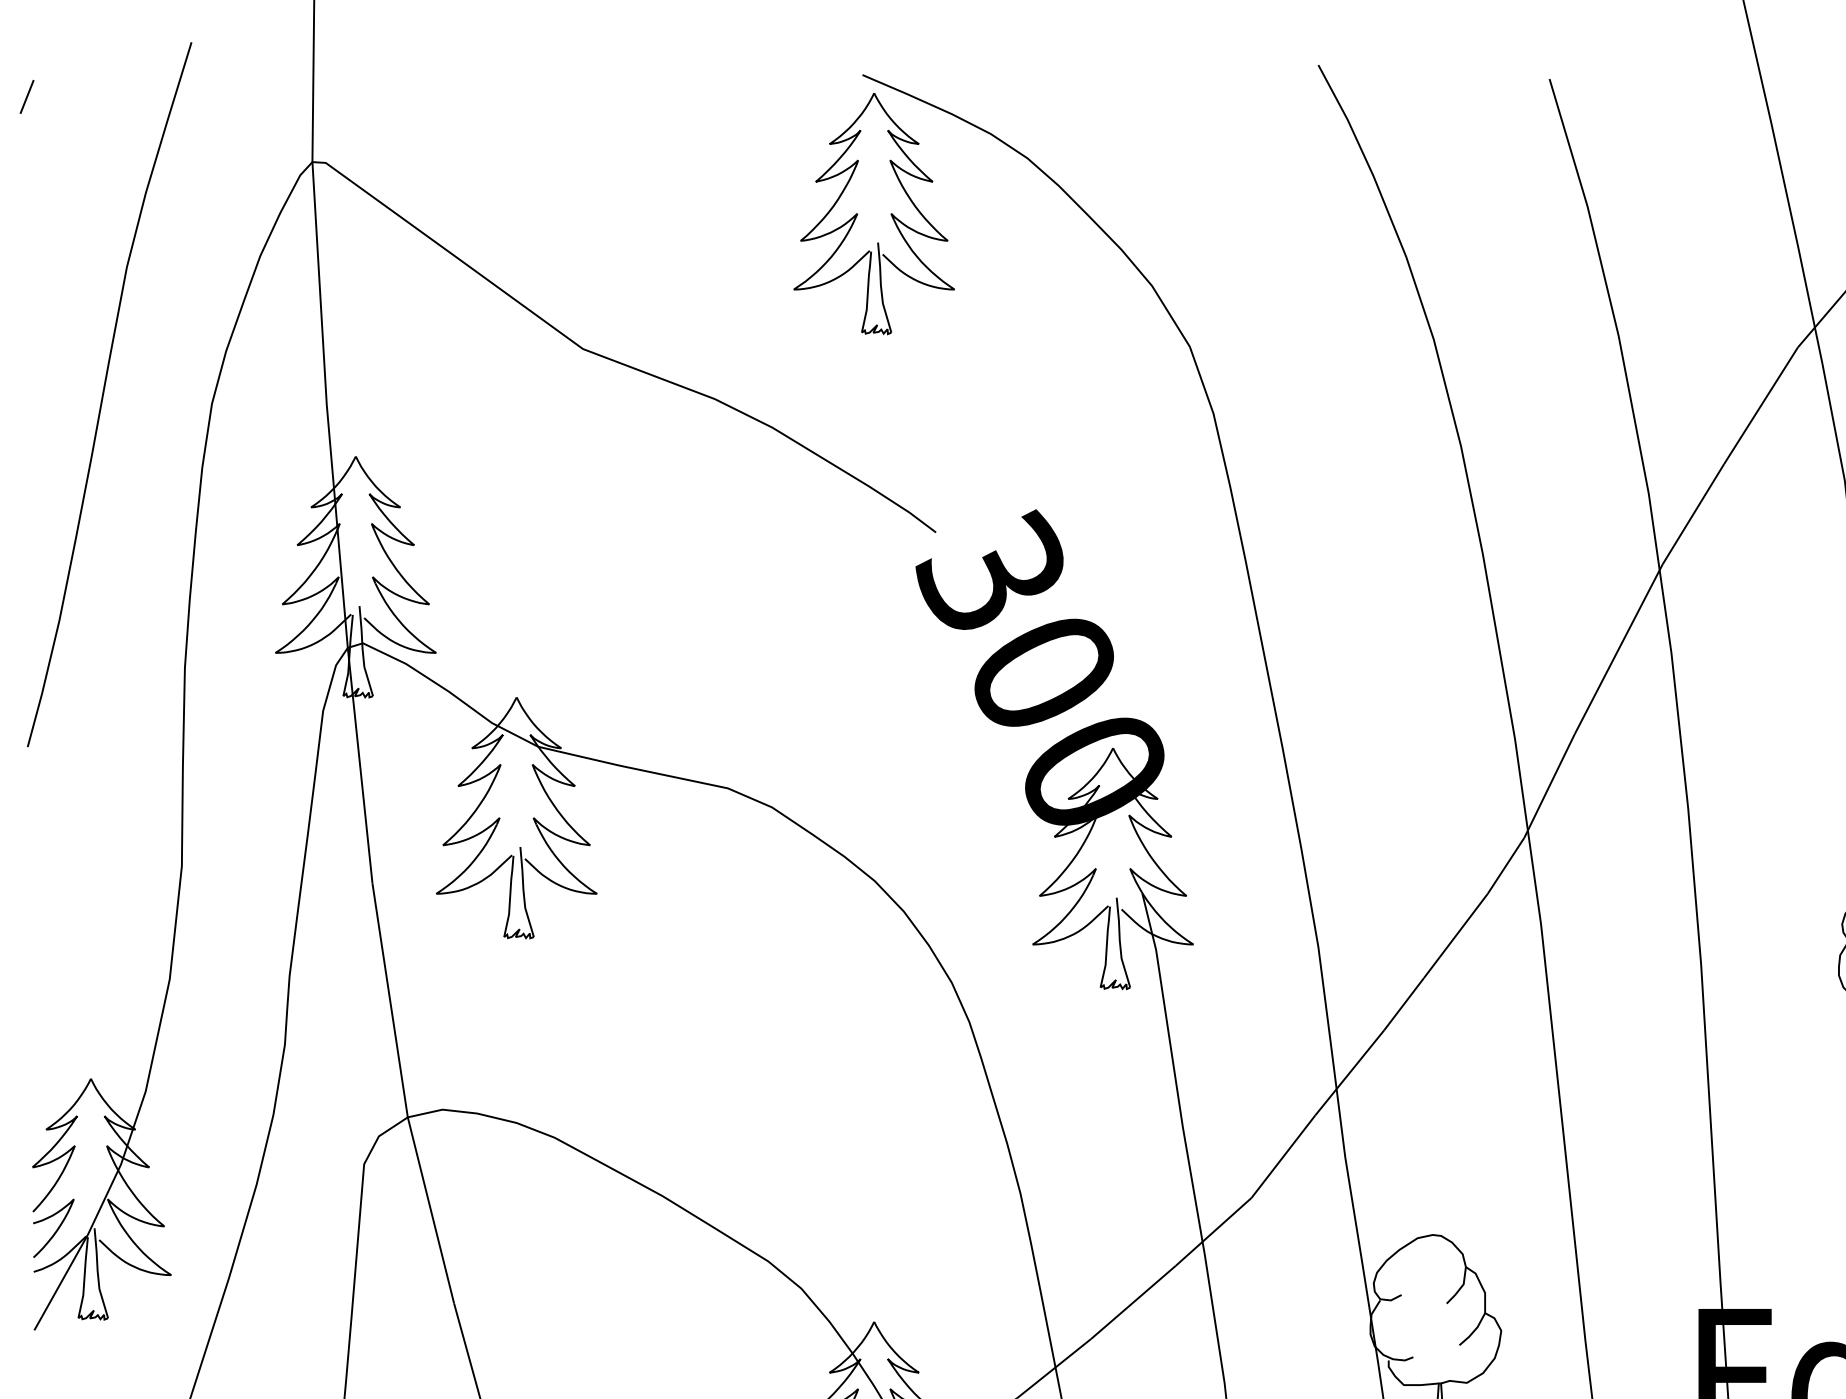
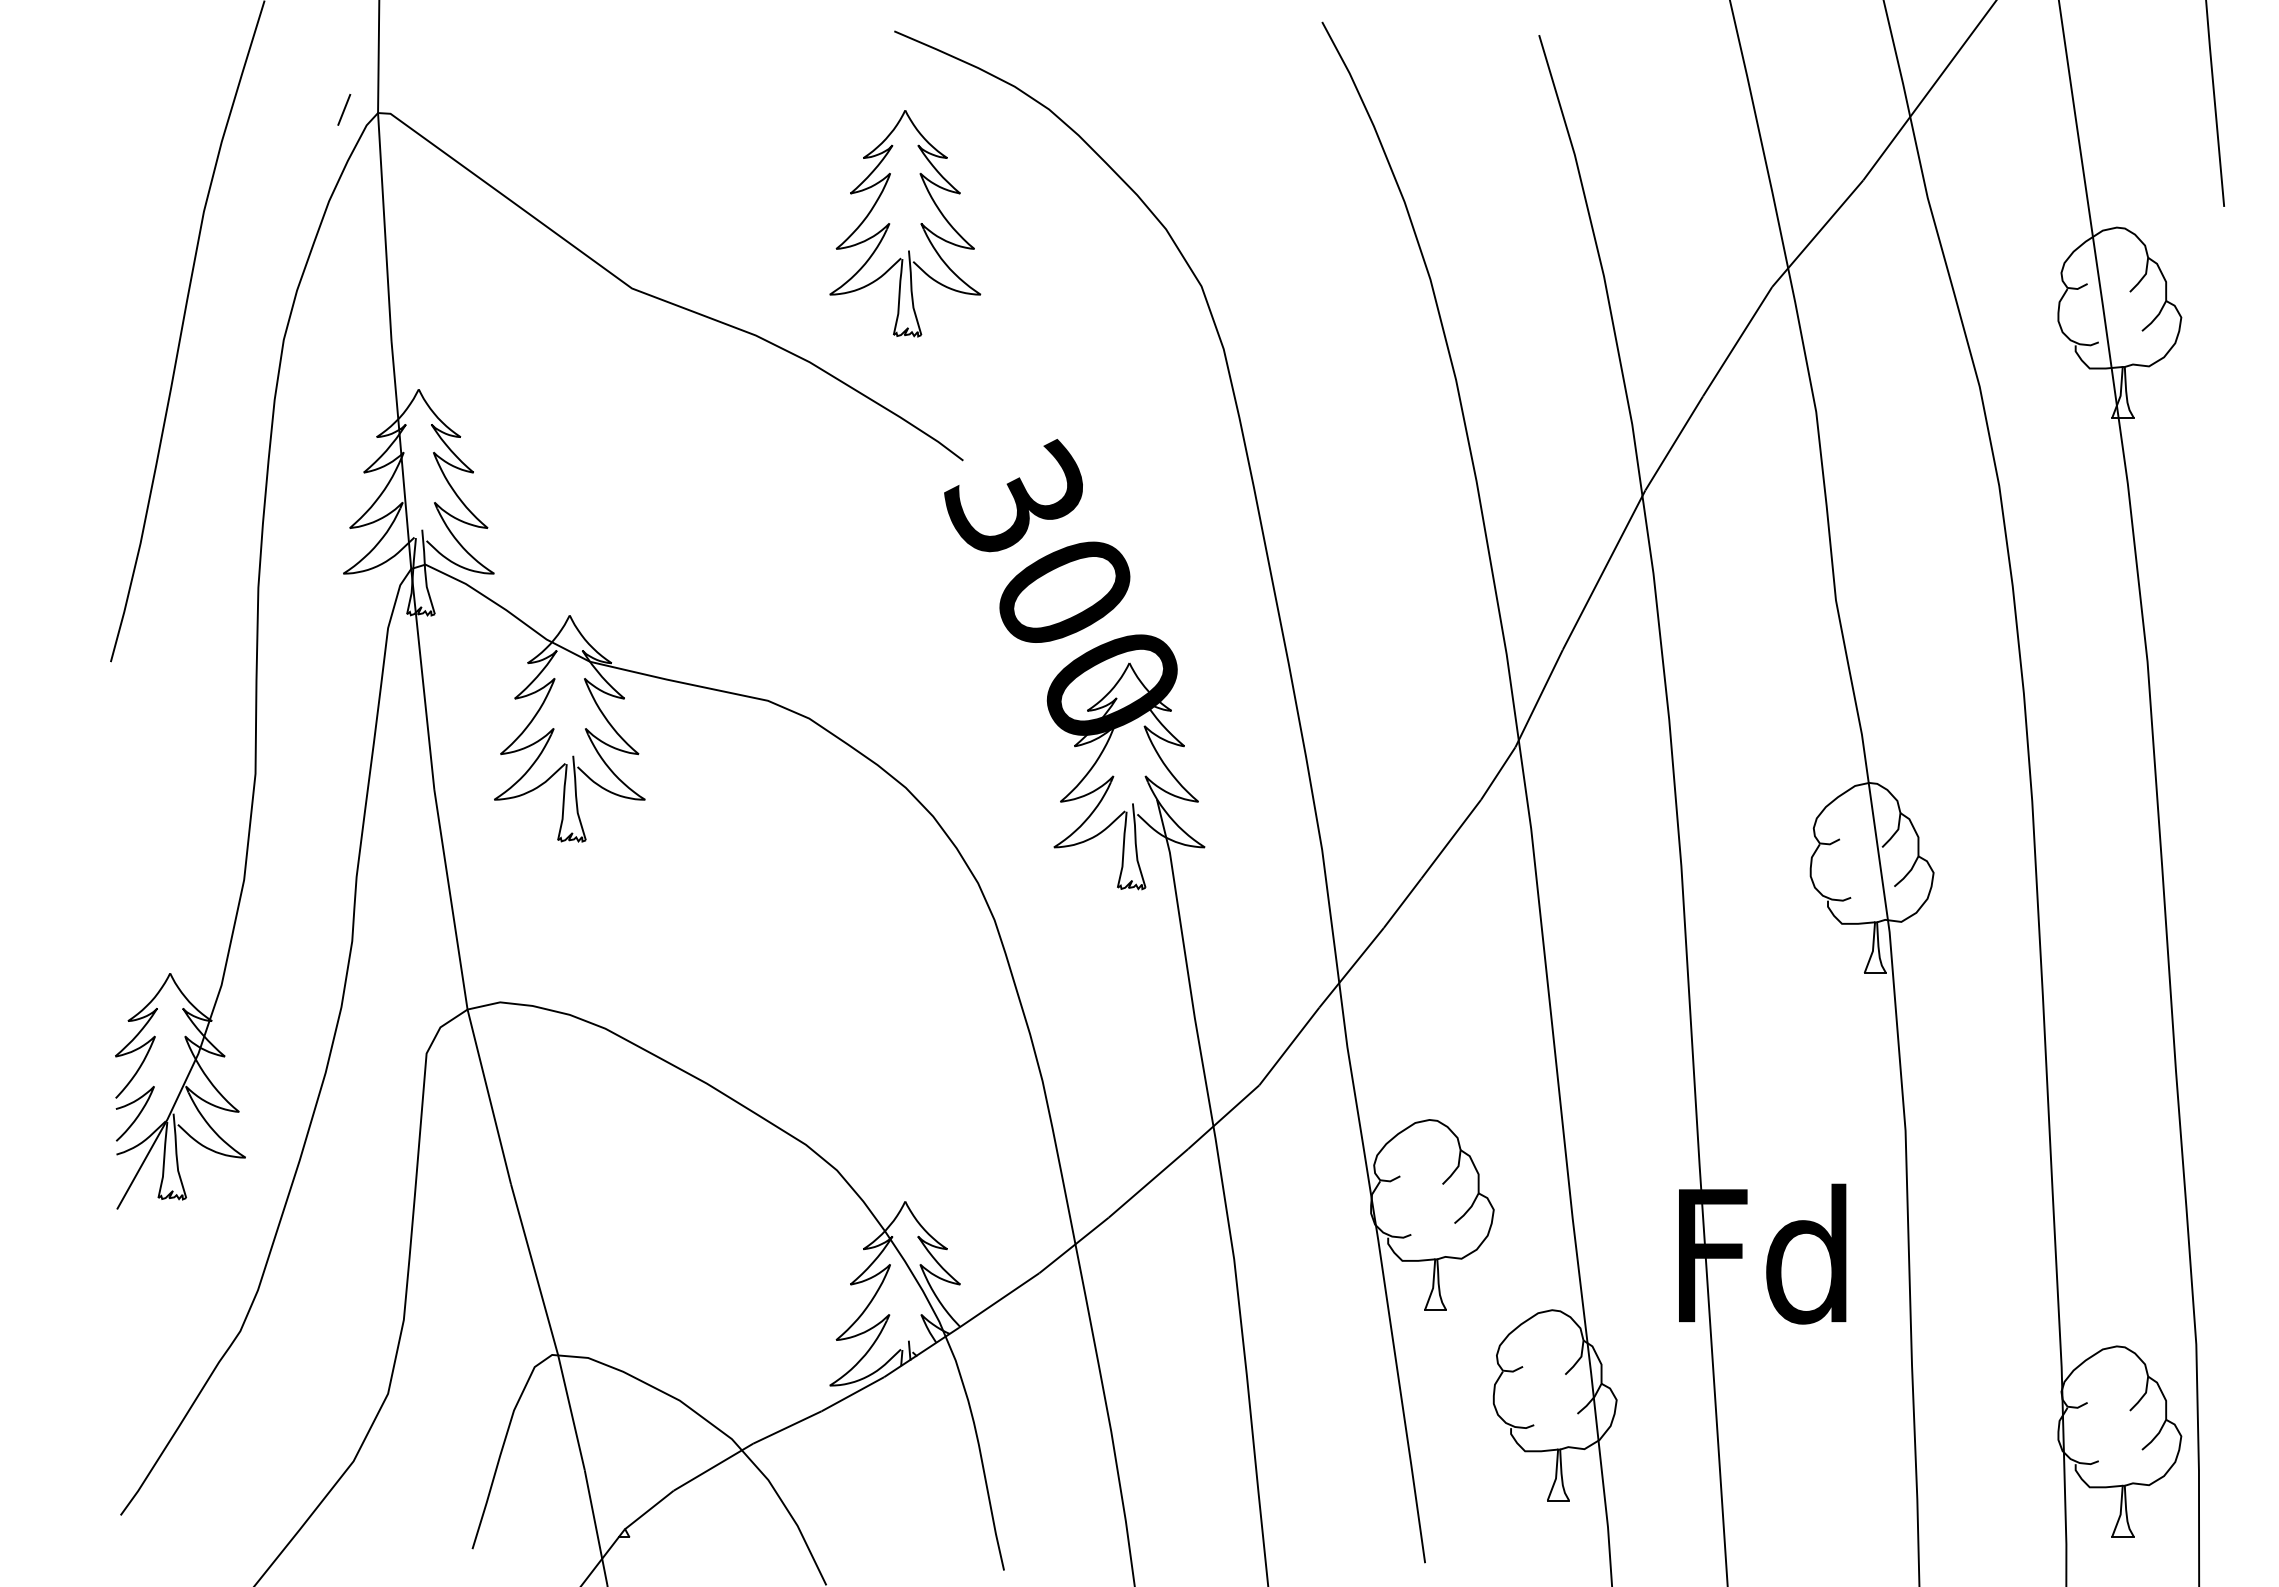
line: (27, 96) -> (344, 109), moved
part: (858, 213) -> (890, 223), moved

